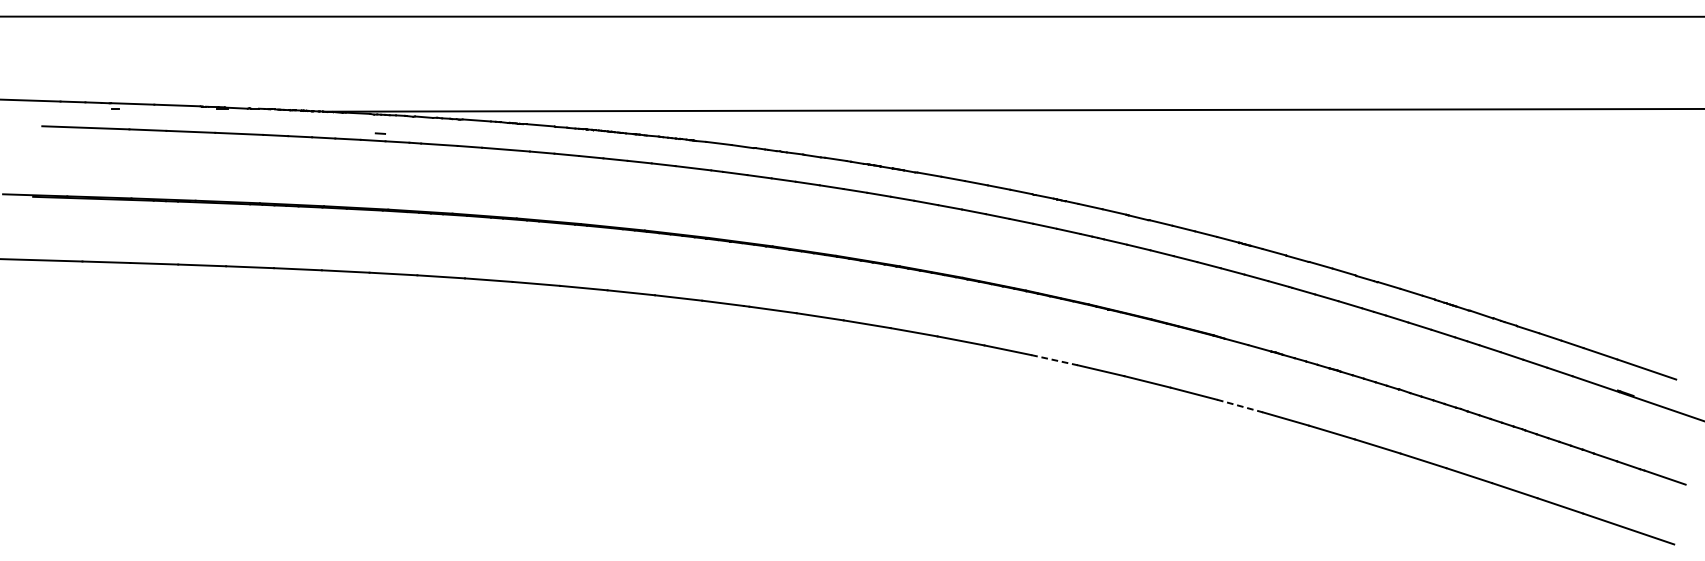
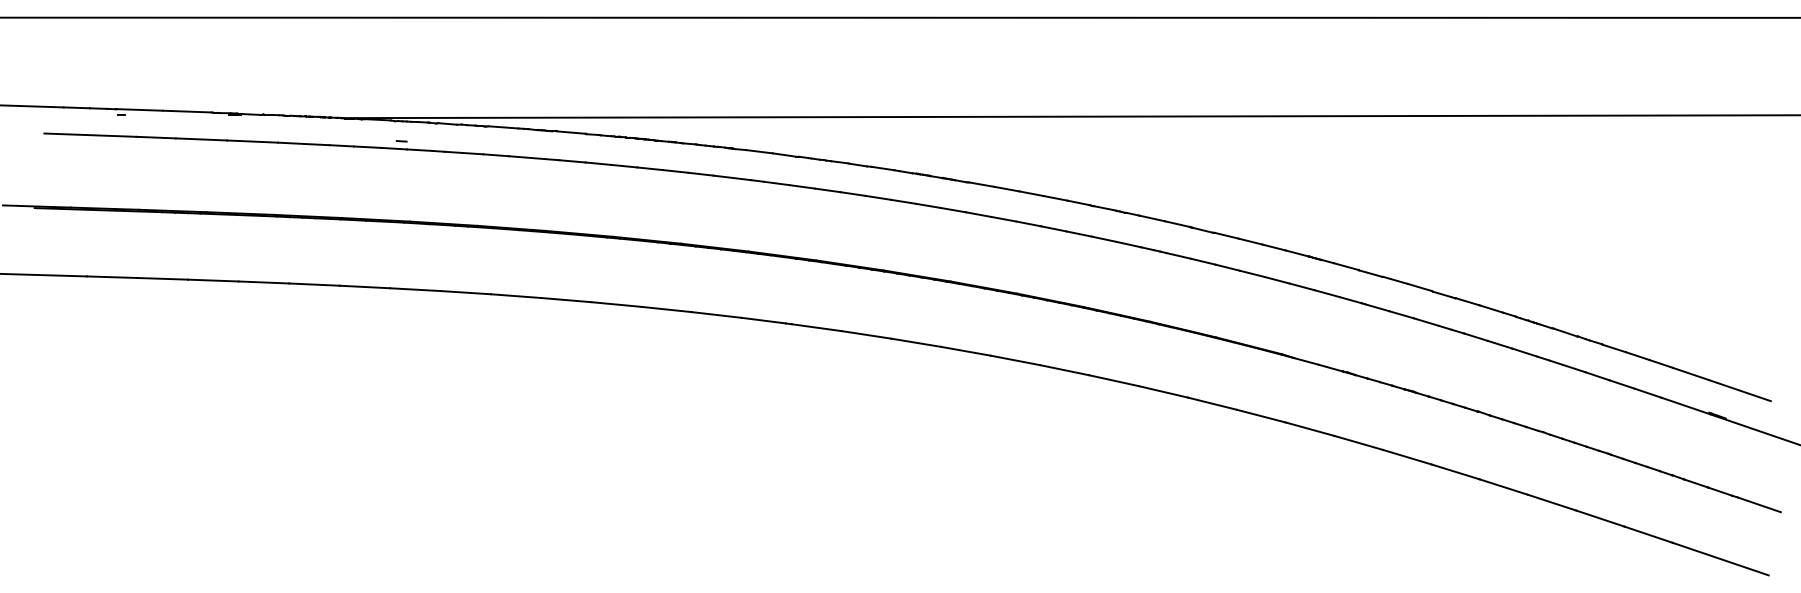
line: (1055, 359) -> (1114, 380), dashed -> solid
line: (1240, 406) -> (1310, 429), dashed -> solid

